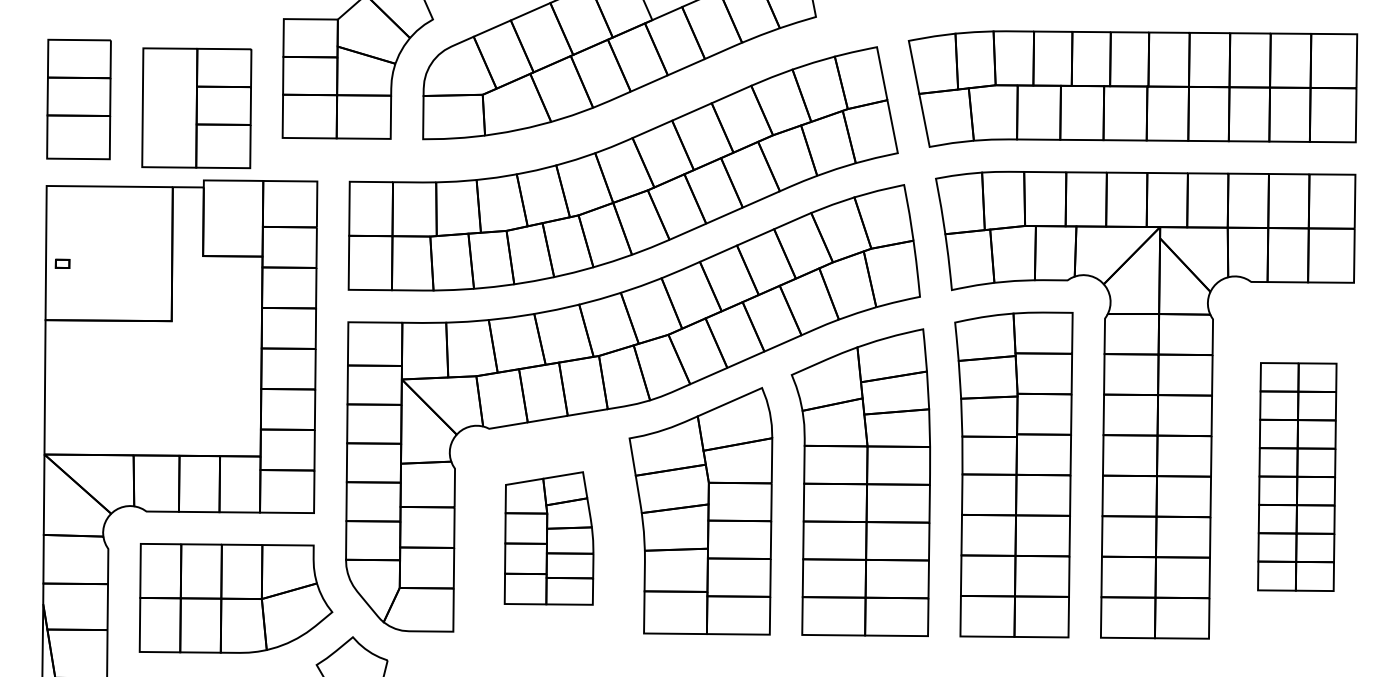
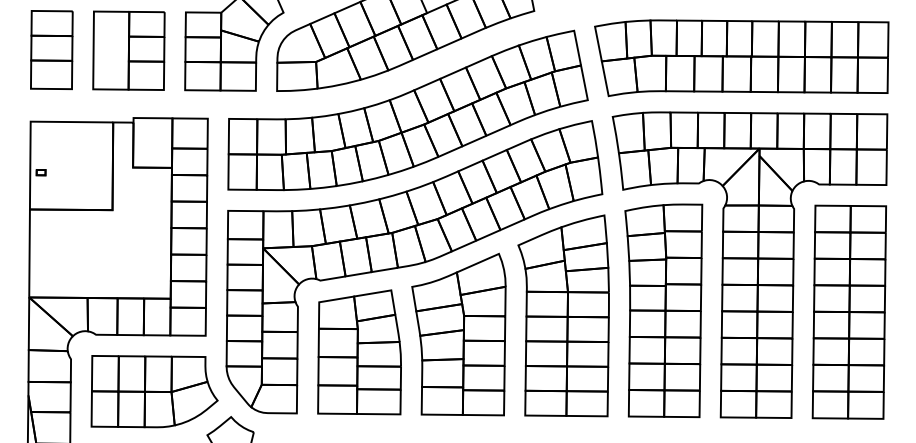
part: (78, 100) -> (51, 50), moved
part: (196, 107) -> (128, 50), moved
part: (1296, 475) -> (848, 311), size x1.43
part: (549, 538) -> (359, 352), size x1.43

